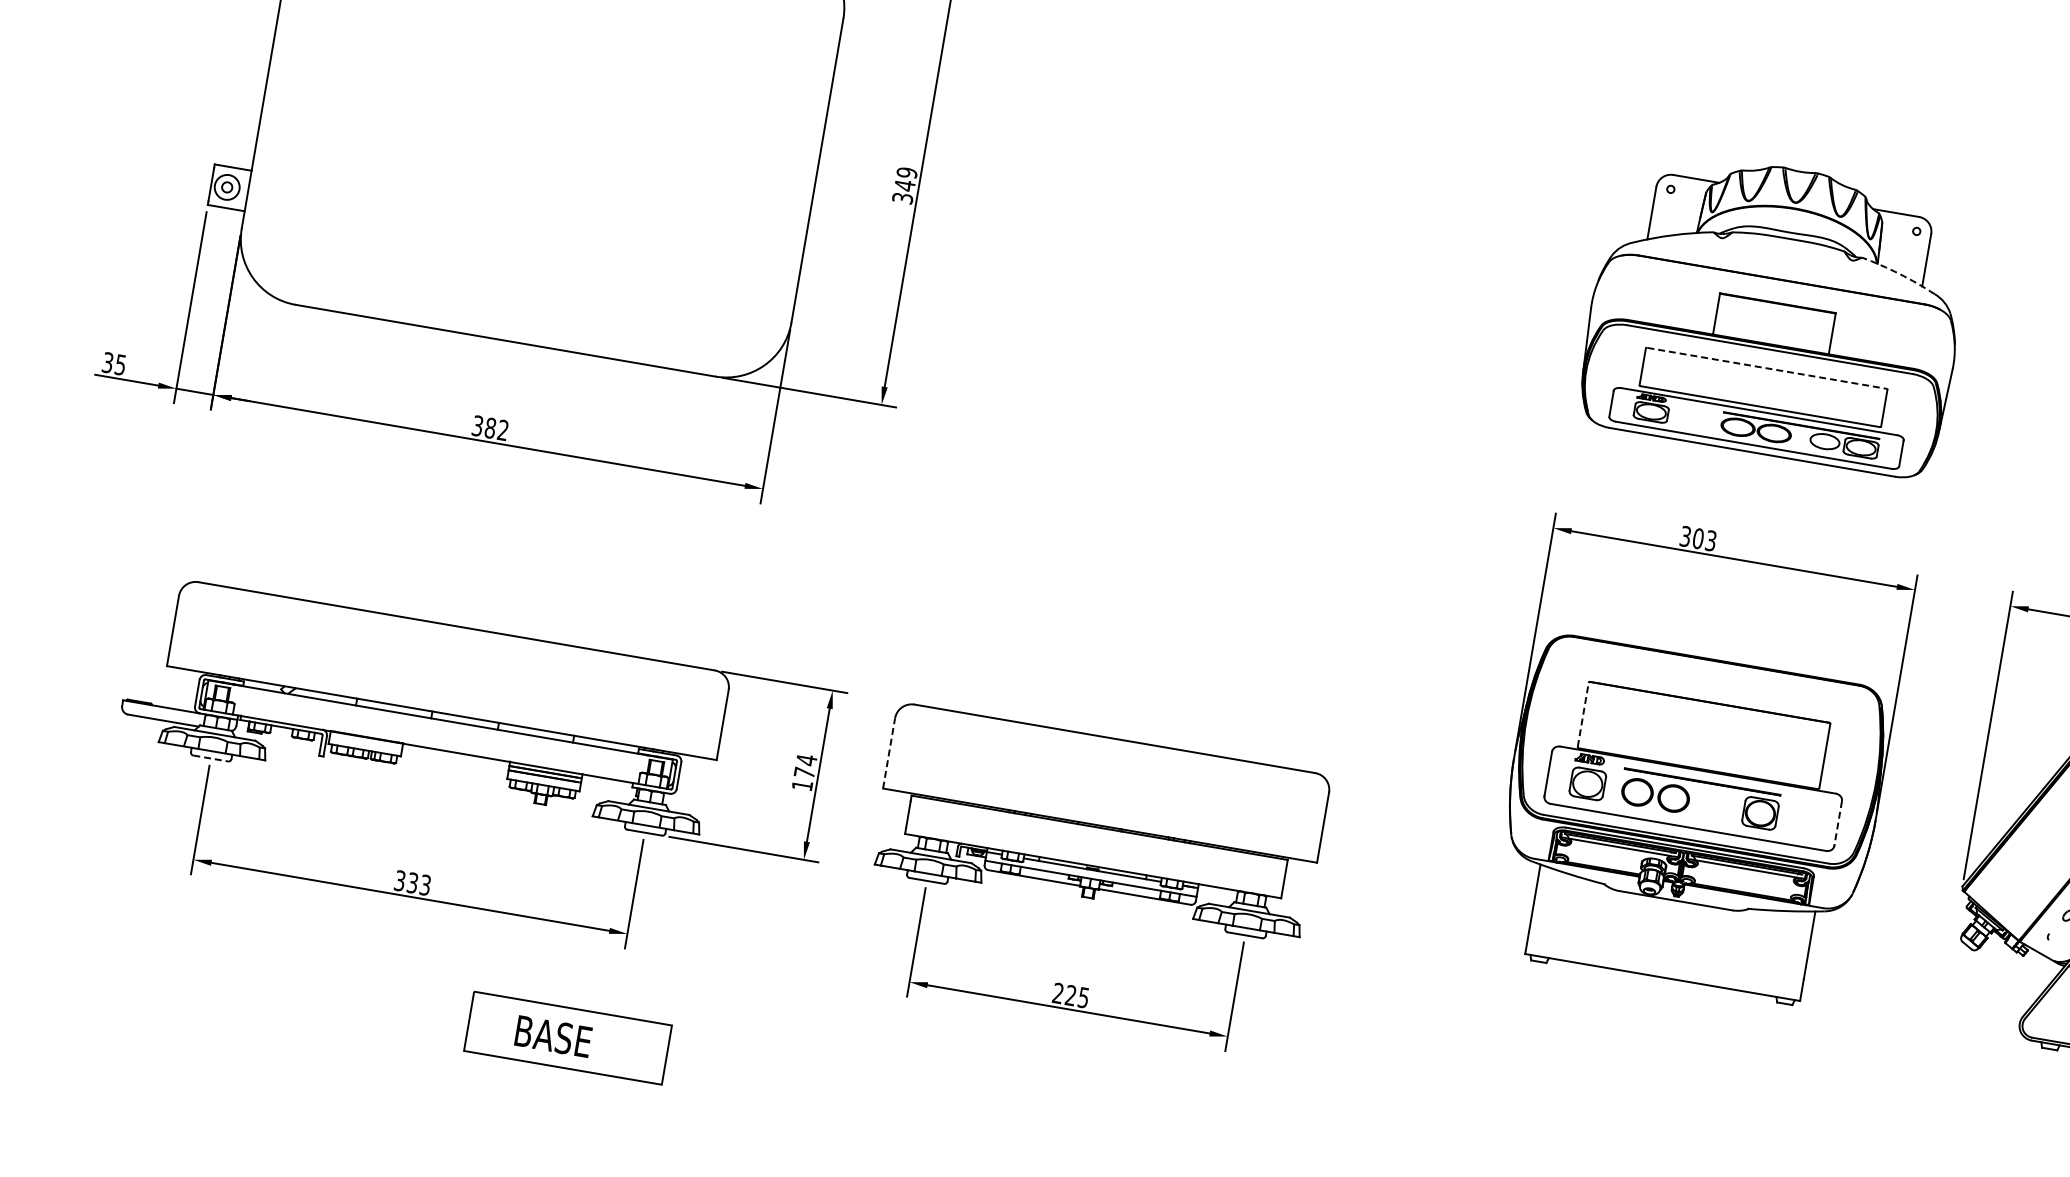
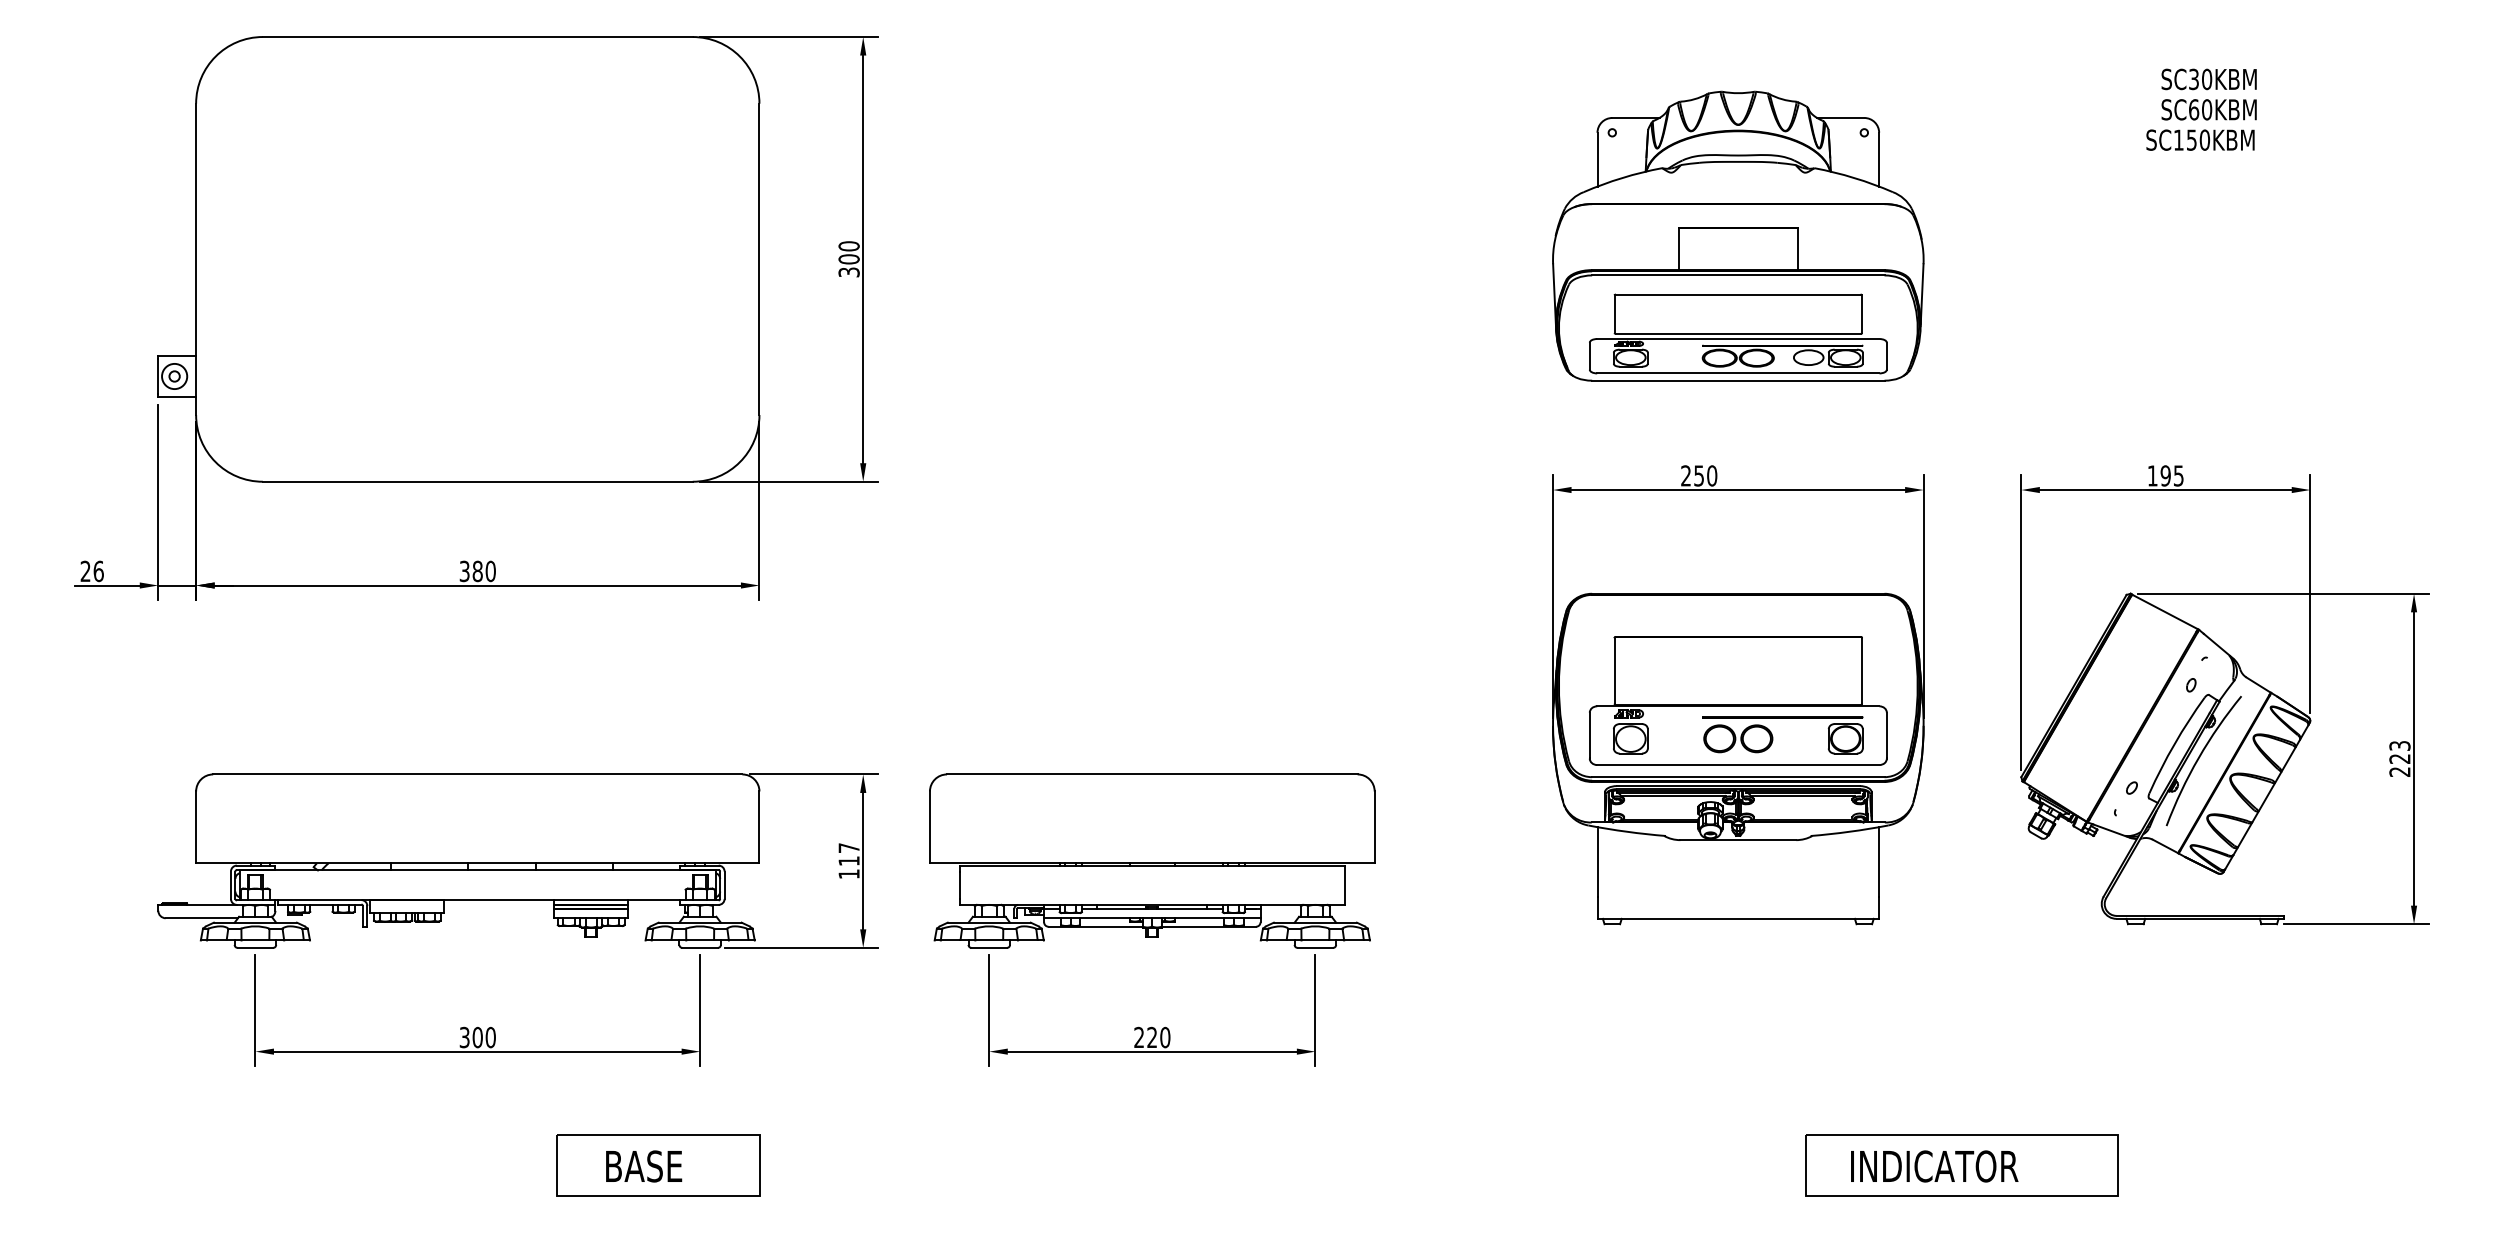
text: (905, 178) -> (848, 252), 349 -> 300
arc: (1899, 274) -> (1854, 178), dashed -> solid
text: (113, 363) -> (91, 571), 35 -> 26
line: (1766, 368) -> (1738, 294), dashed -> solid
text: (502, 430) -> (490, 571), 382 -> 380
text: (1698, 538) -> (1699, 475), 303 -> 250
line: (1583, 714) -> (1614, 670), dashed -> solid
line: (888, 753) -> (929, 827), dashed -> solid
line: (210, 758) -> (255, 947), dashed -> solid
text: (805, 765) -> (848, 853), 174 -> 117
part: (1690, 799) -> (1773, 736), moved
line: (1837, 823) -> (1886, 735), dashed -> solid
text: (418, 883) -> (483, 1037), 333 -> 300
text: (1083, 997) -> (1165, 1037), 225 -> 220

